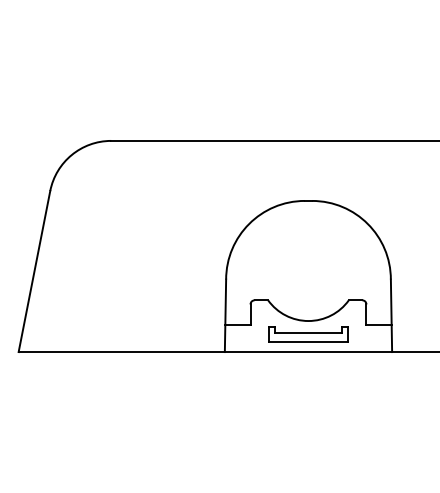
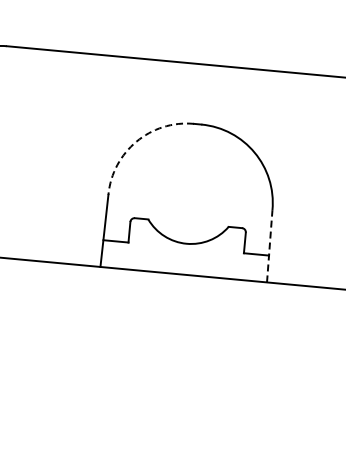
arc: (249, 223) -> (136, 141), solid -> dashed
line: (391, 315) -> (269, 245), solid -> dashed
part: (308, 334) -> (185, 257), removed

